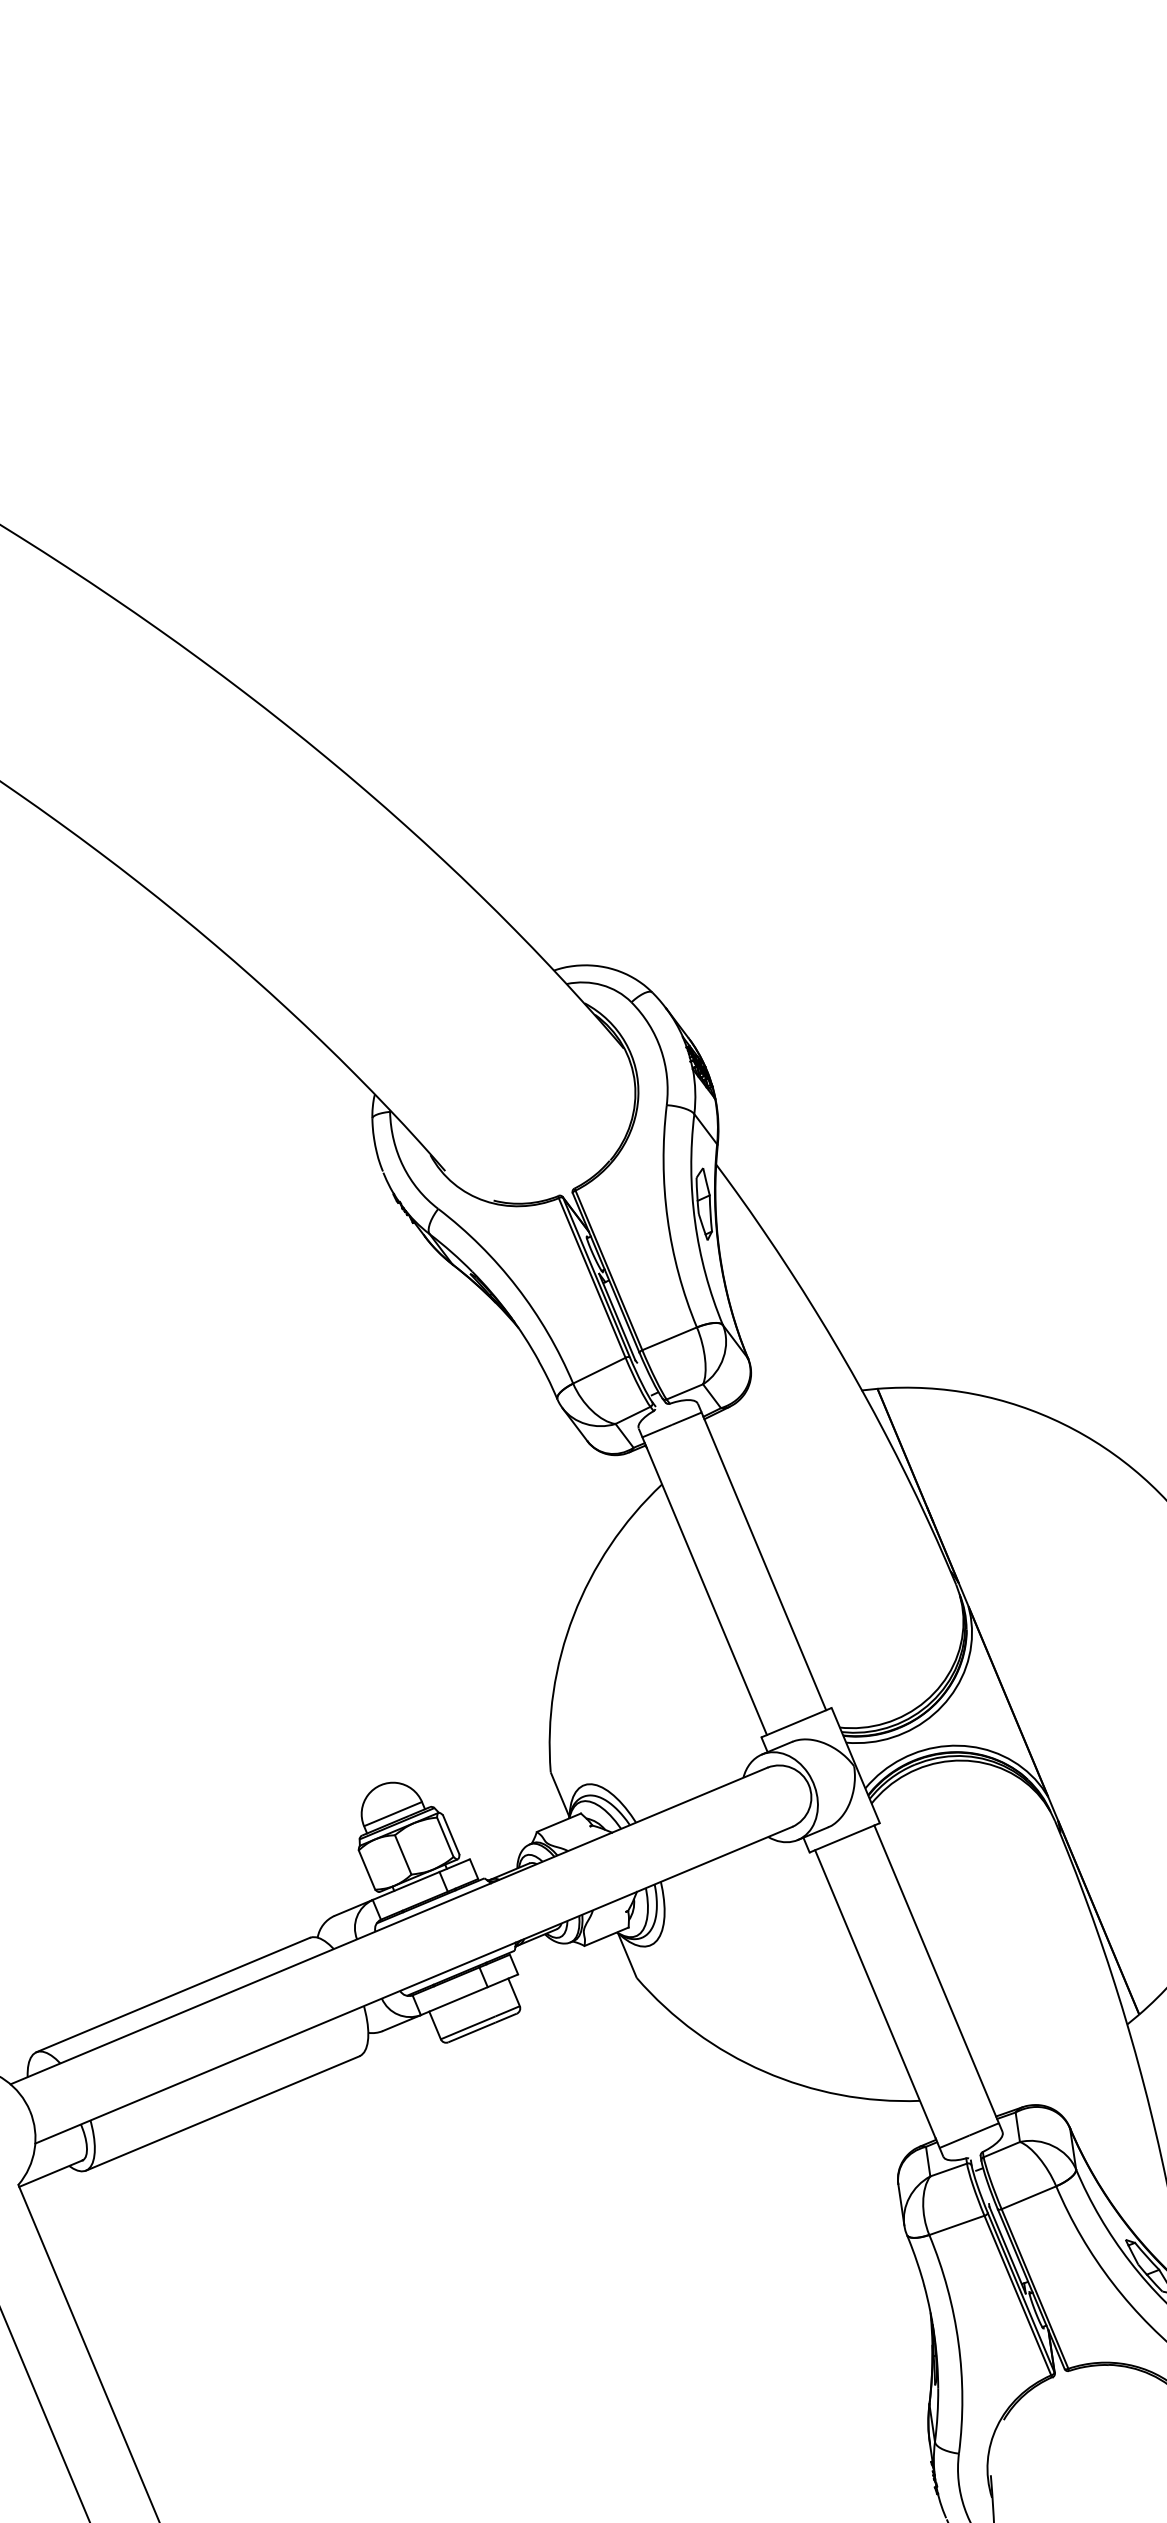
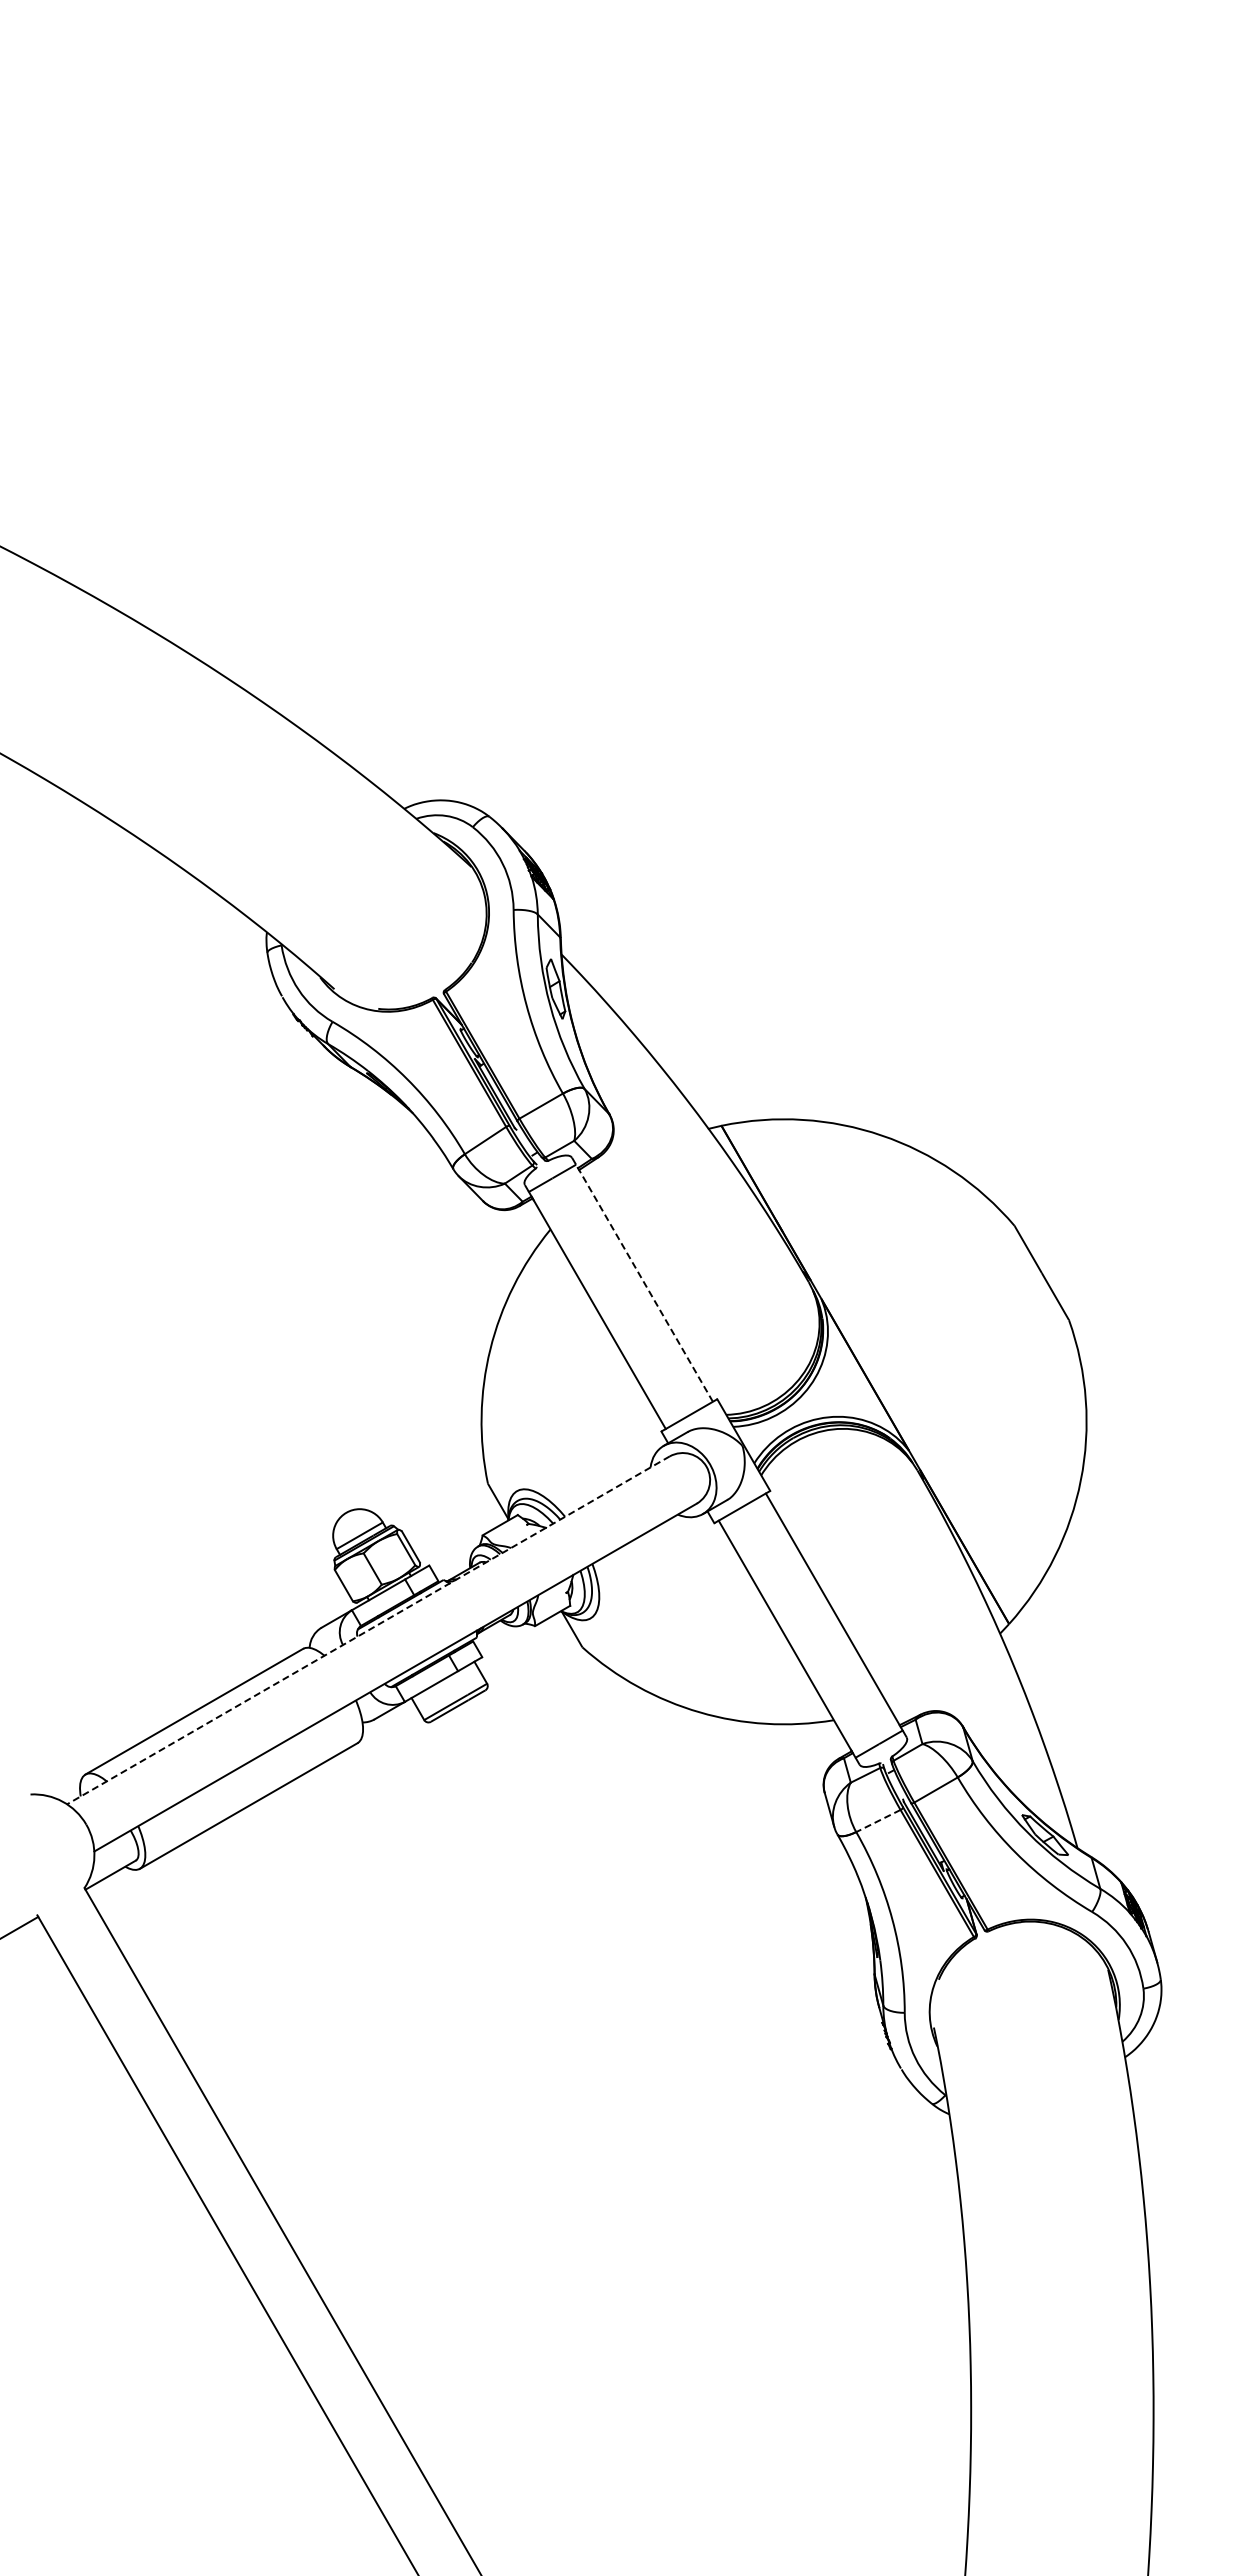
line: (763, 1561) -> (644, 1283), solid -> dashed
line: (389, 1926) -> (368, 1630), solid -> dashed
line: (956, 2225) -> (878, 1821), solid -> dashed

